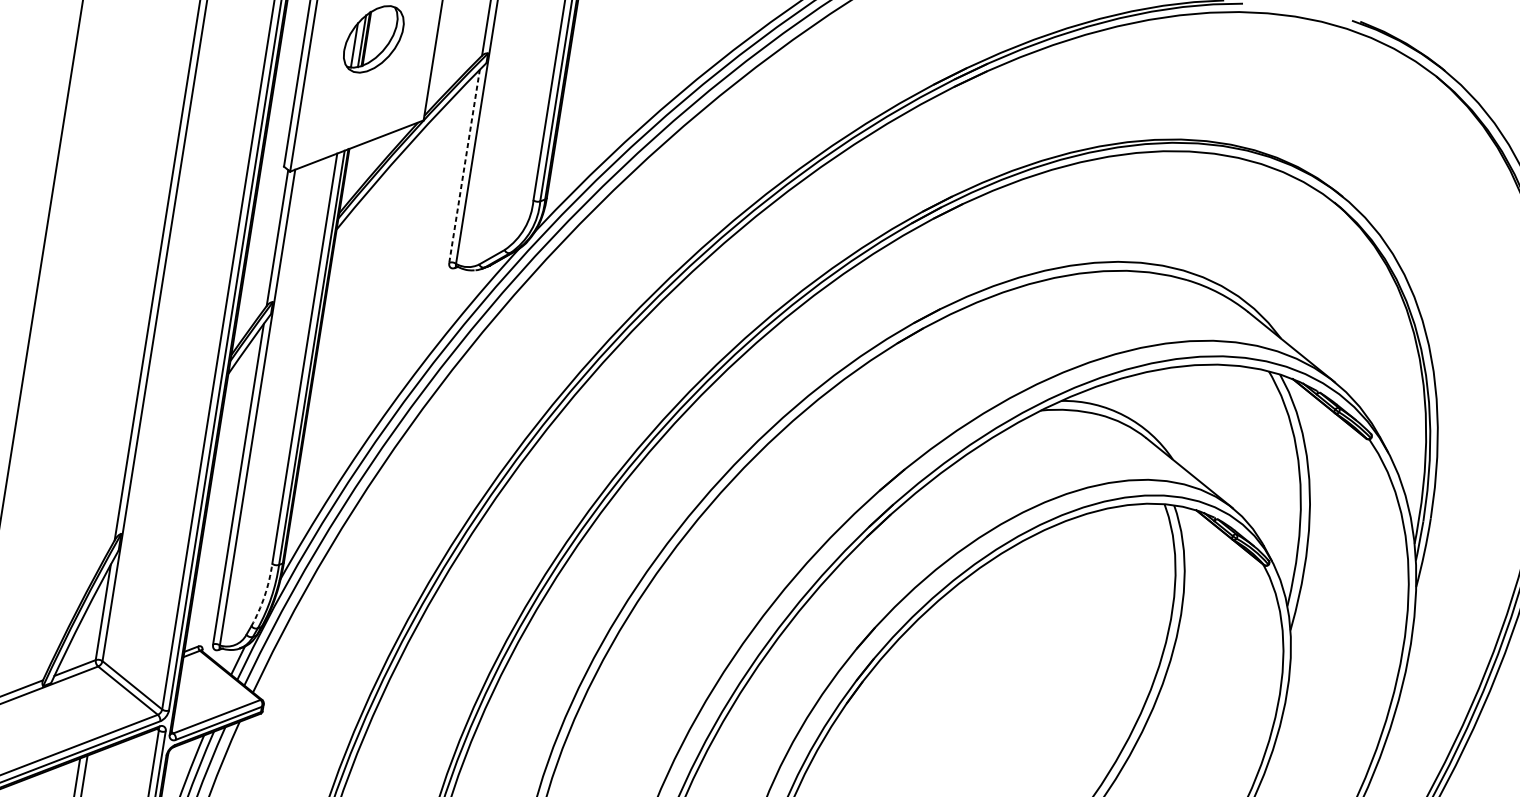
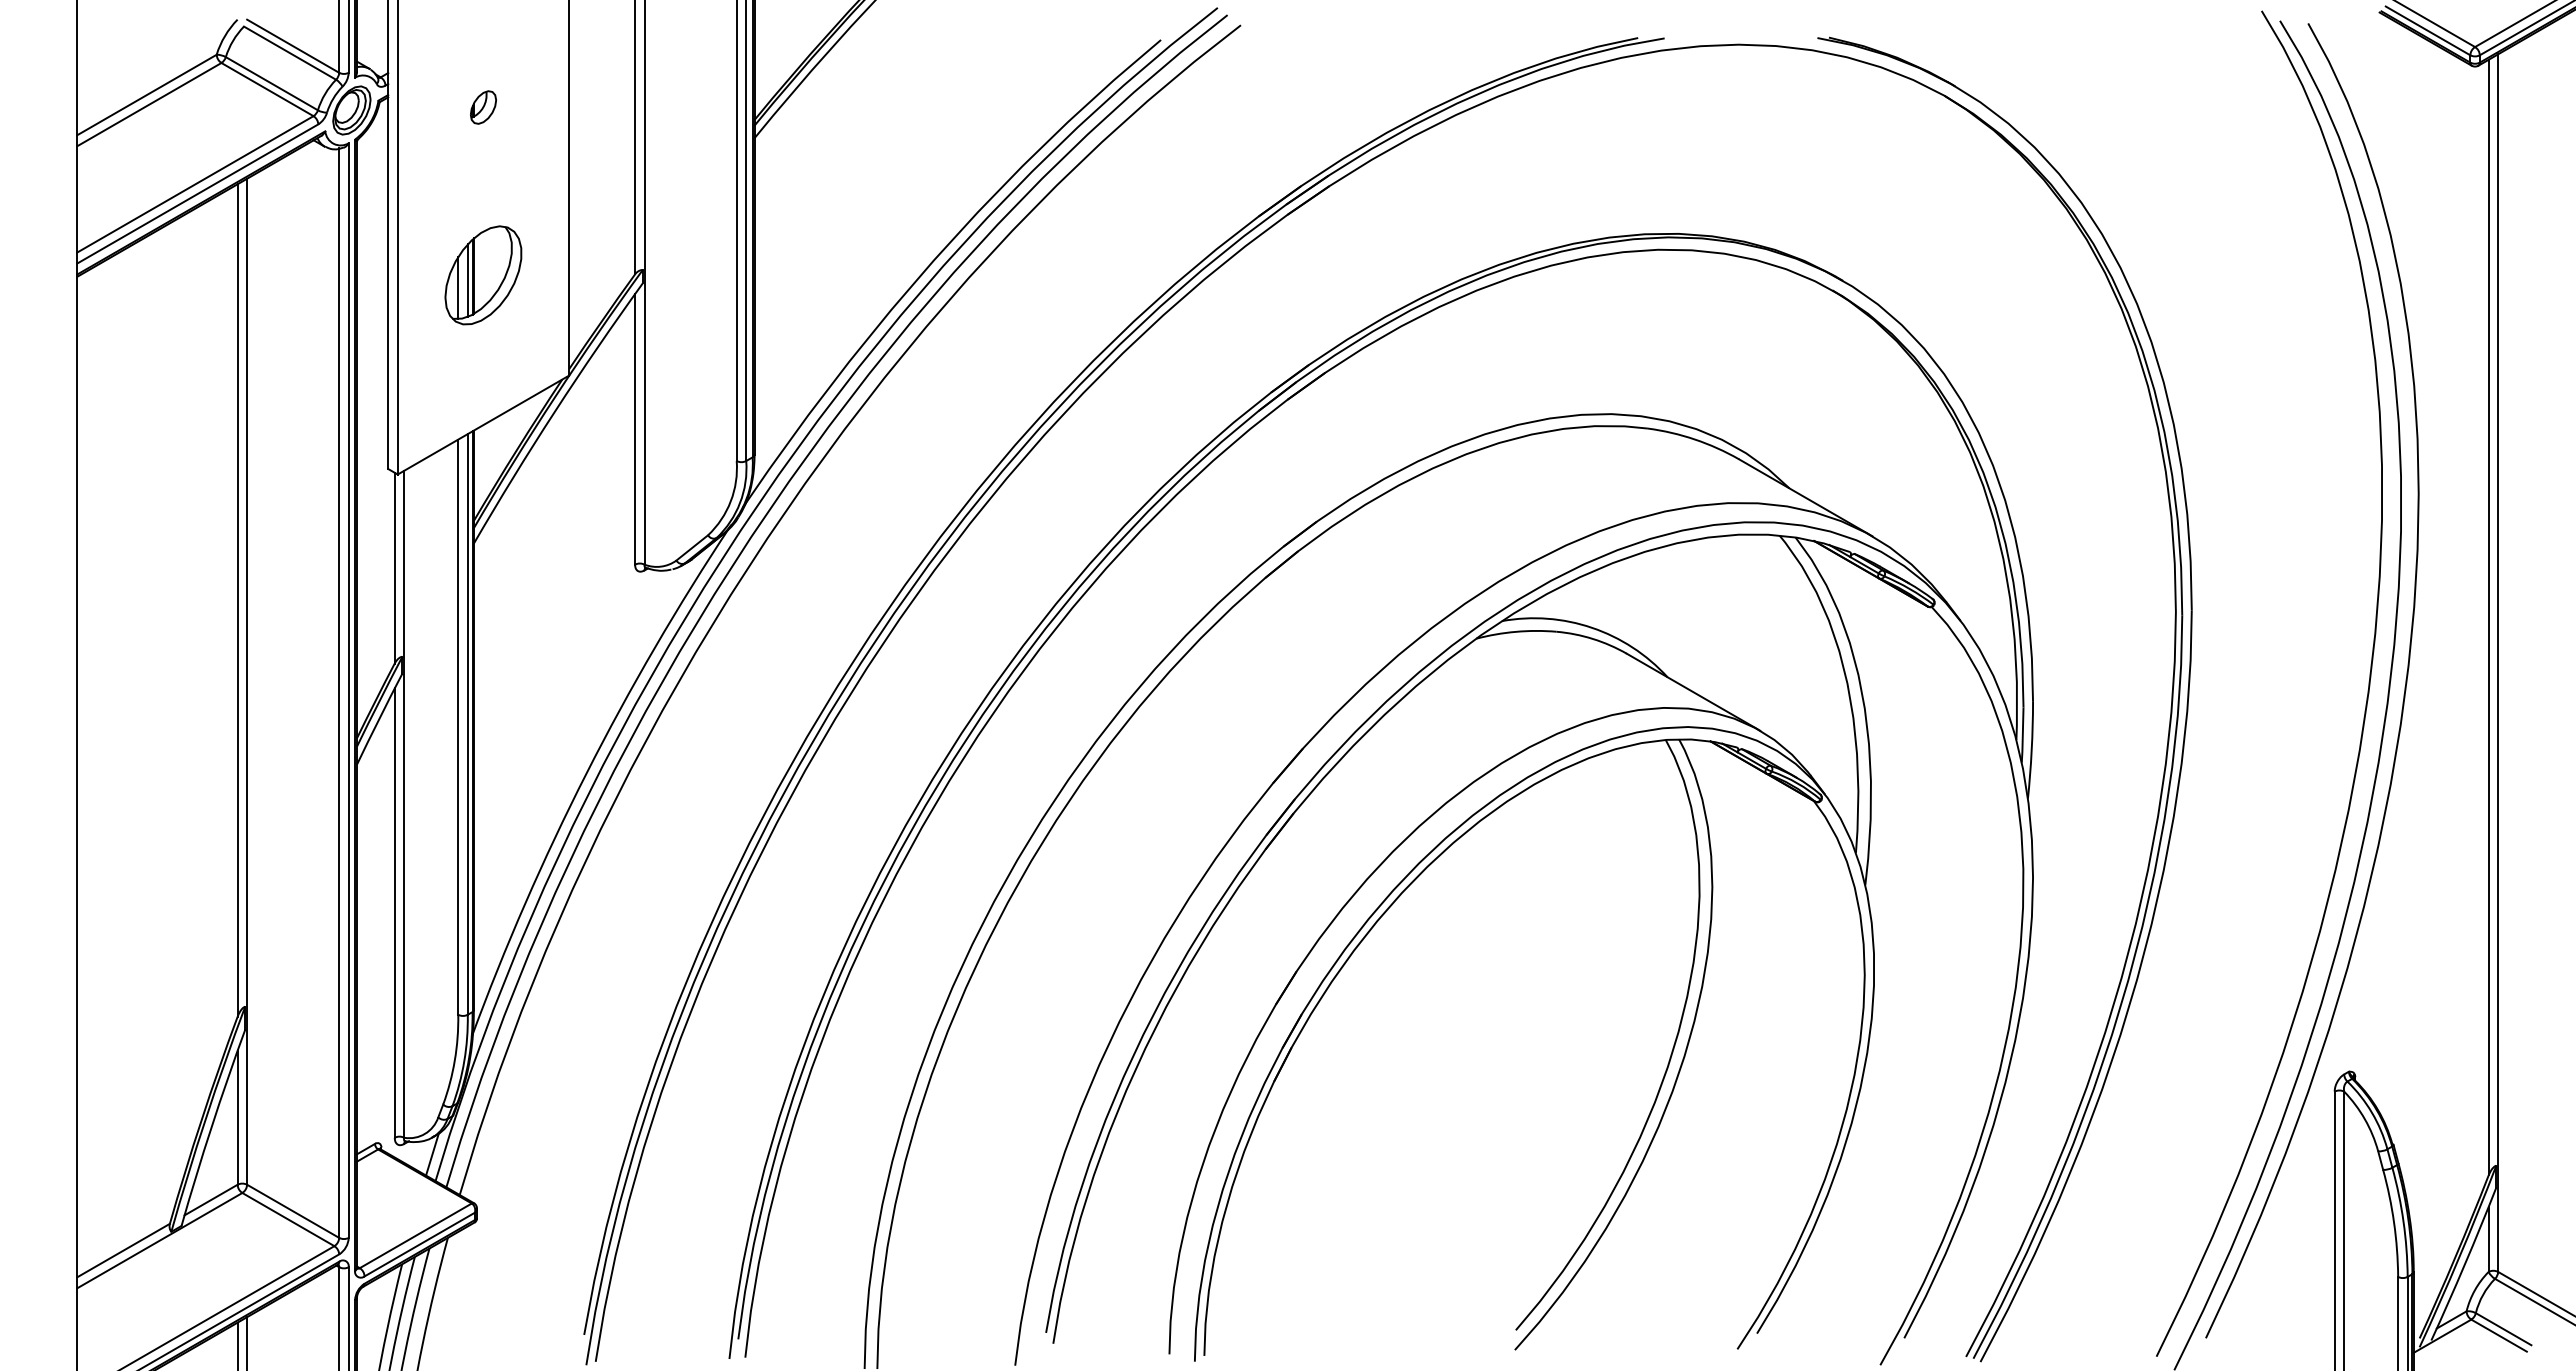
line: (464, 165) -> (635, 428), dashed -> solid
arc: (264, 595) -> (454, 1060), dashed -> solid

